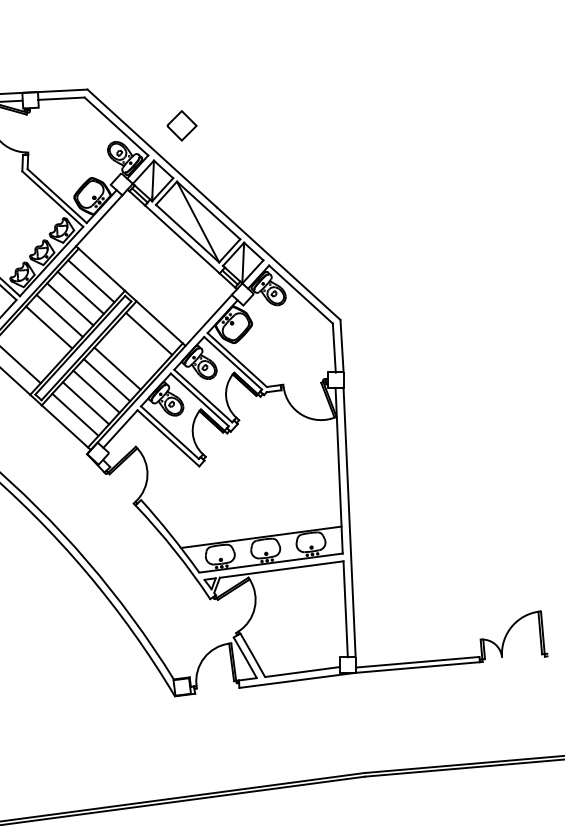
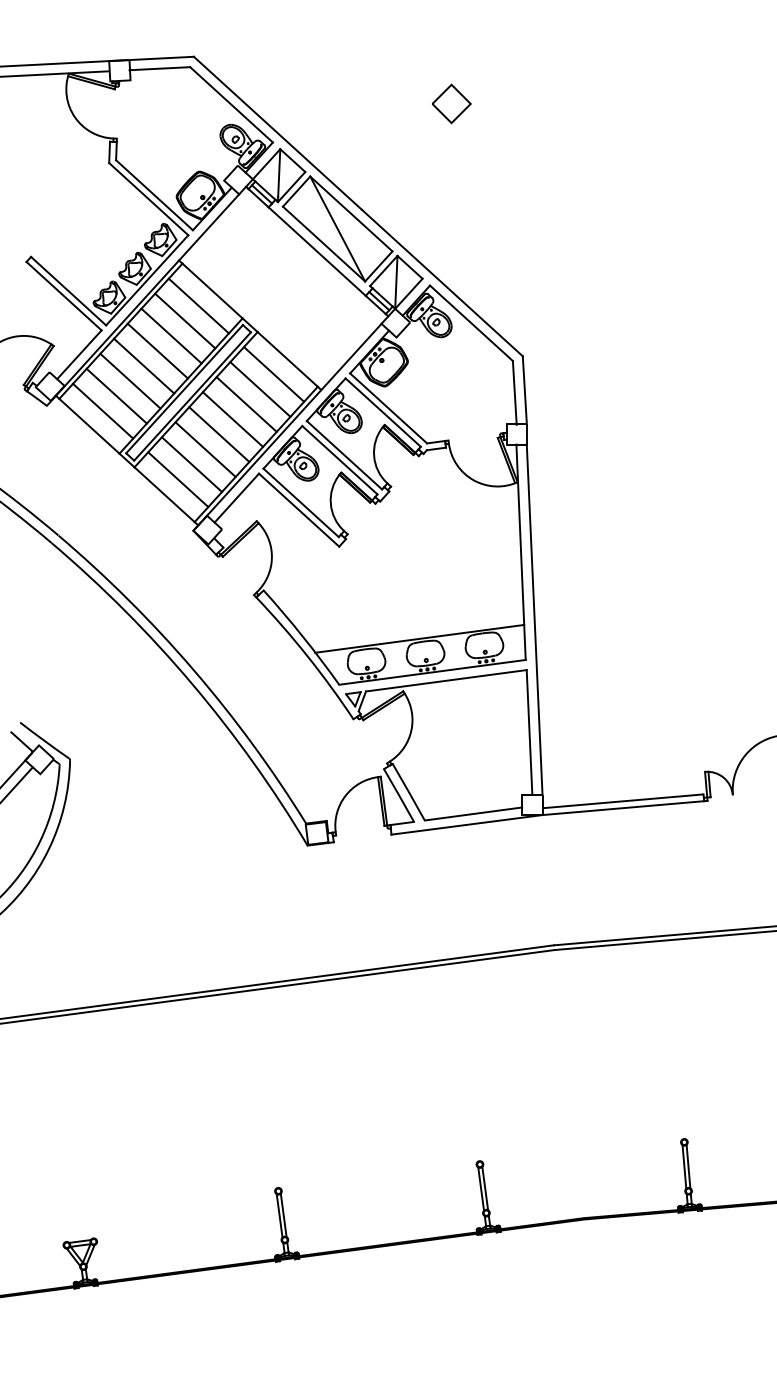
part: (181, 125) -> (451, 103), moved
line: (38, 338) -> (130, 380), added
line: (138, 345) -> (260, 389), added
line: (27, 350) -> (116, 395), added
line: (127, 357) -> (246, 404), added

